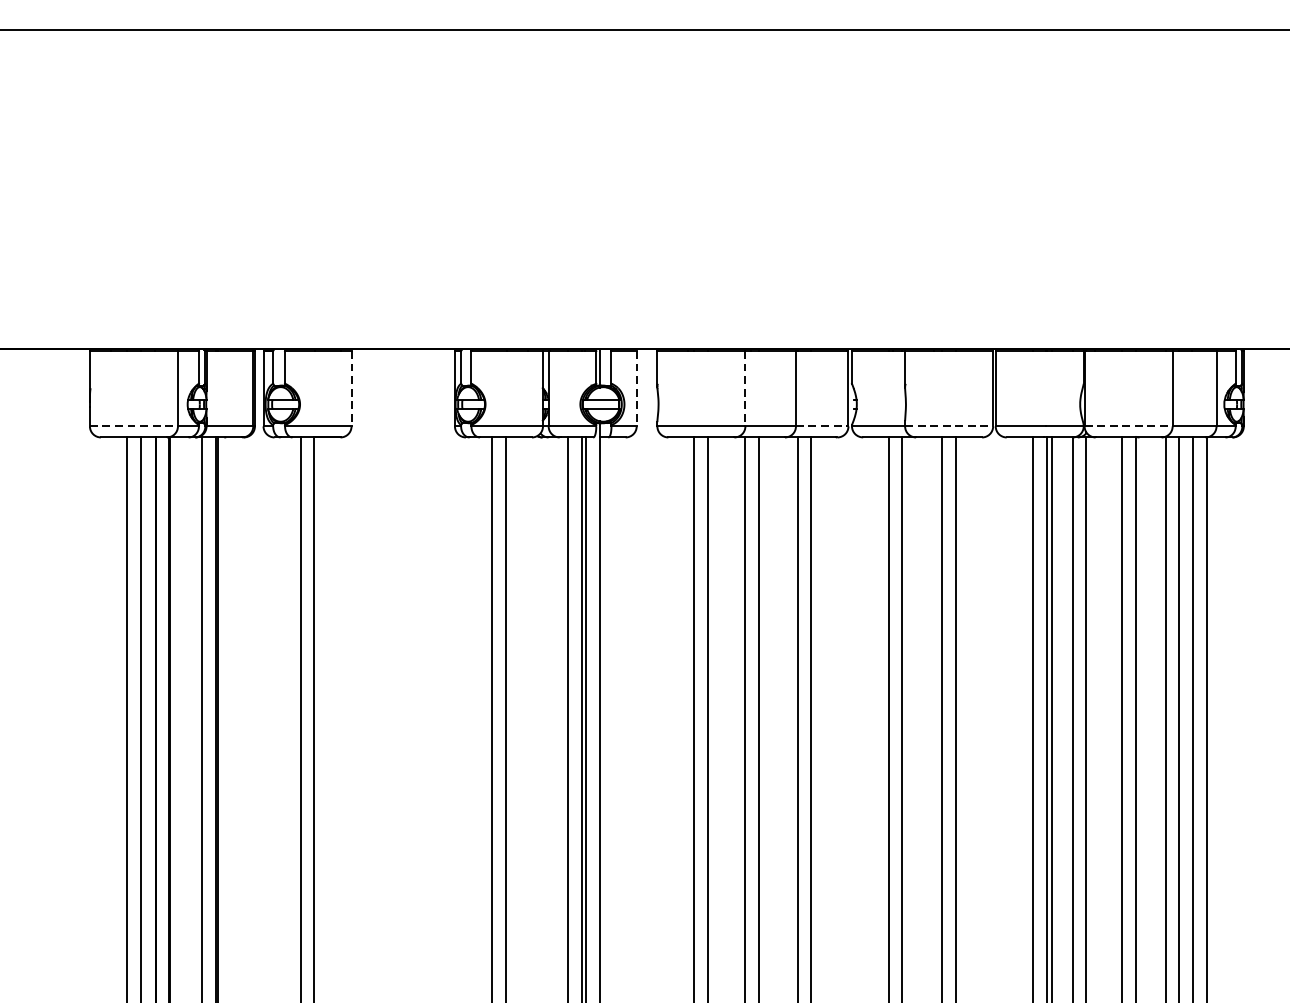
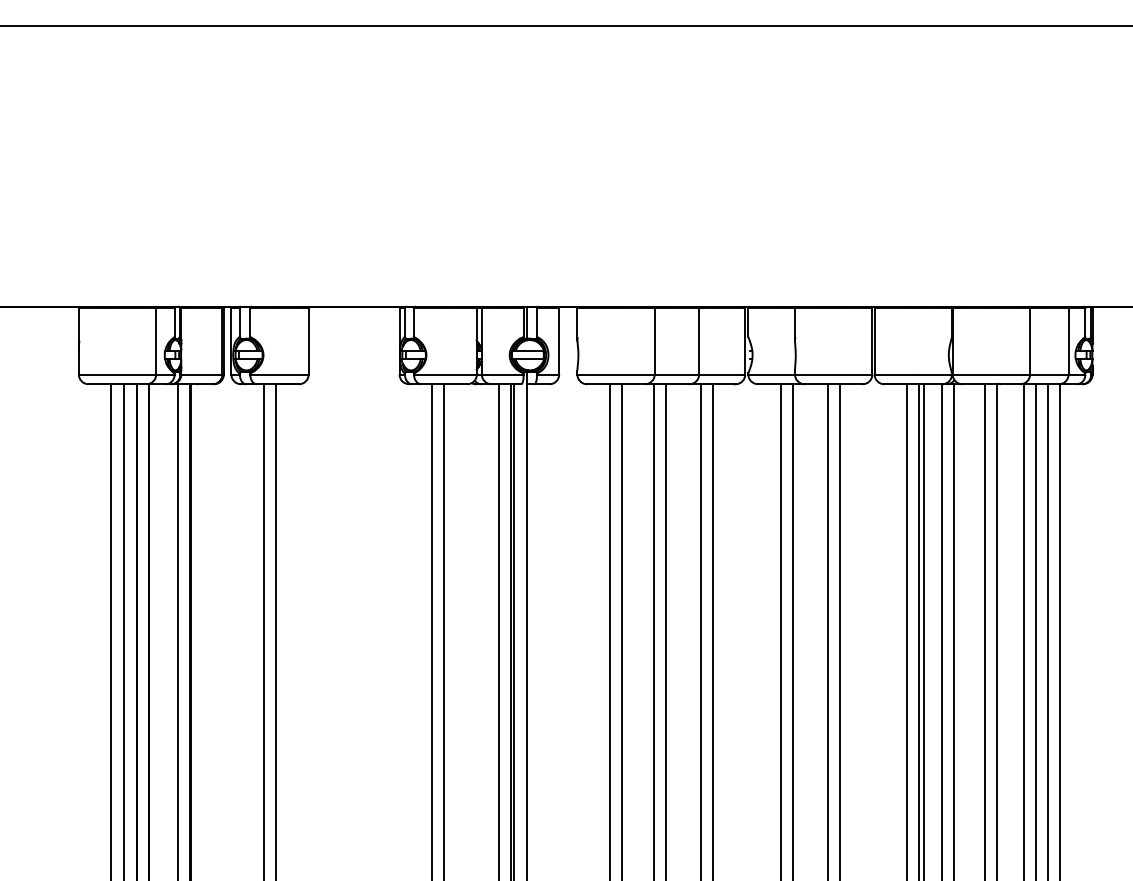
line: (351, 388) -> (308, 341), dashed -> solid
line: (637, 388) -> (559, 341), dashed -> solid
line: (745, 388) -> (654, 341), dashed -> solid
line: (133, 426) -> (117, 374), dashed -> solid
line: (821, 426) -> (721, 374), dashed -> solid
line: (948, 426) -> (833, 374), dashed -> solid
line: (1128, 426) -> (991, 374), dashed -> solid

